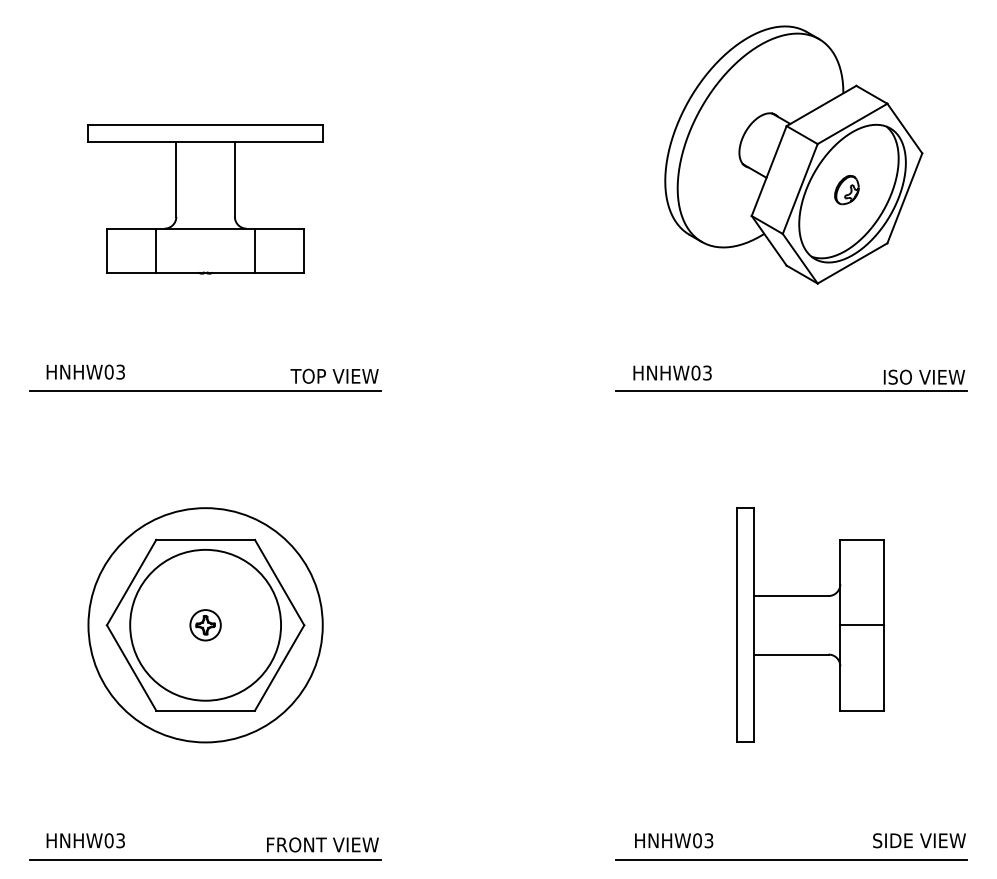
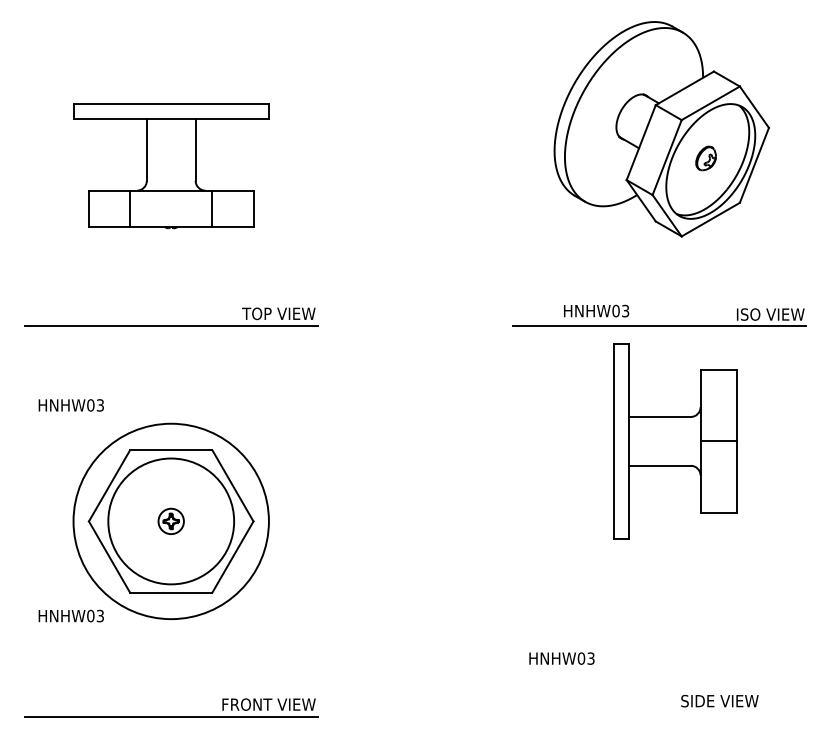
text: (85, 371) -> (71, 404), moved
text: (672, 372) -> (596, 310), moved
part: (810, 624) -> (675, 440), moved
text: (85, 840) -> (71, 615), moved
text: (674, 840) -> (562, 658), moved
text: (919, 840) -> (719, 700), moved
line: (791, 859) -> (659, 716), removed

